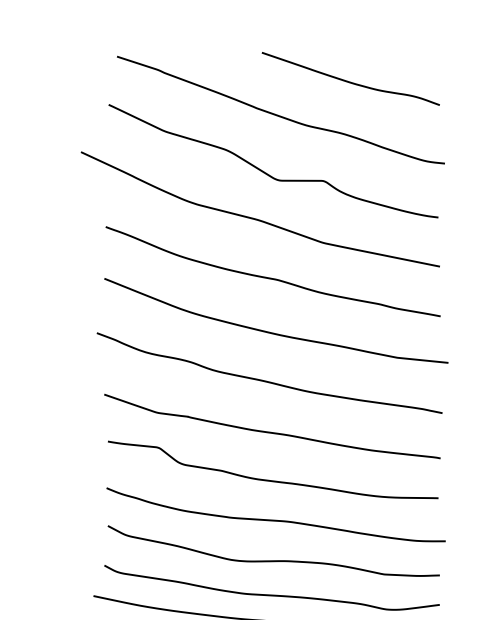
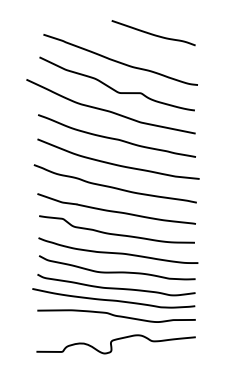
curve: (350, 79) -> (153, 33), moved

